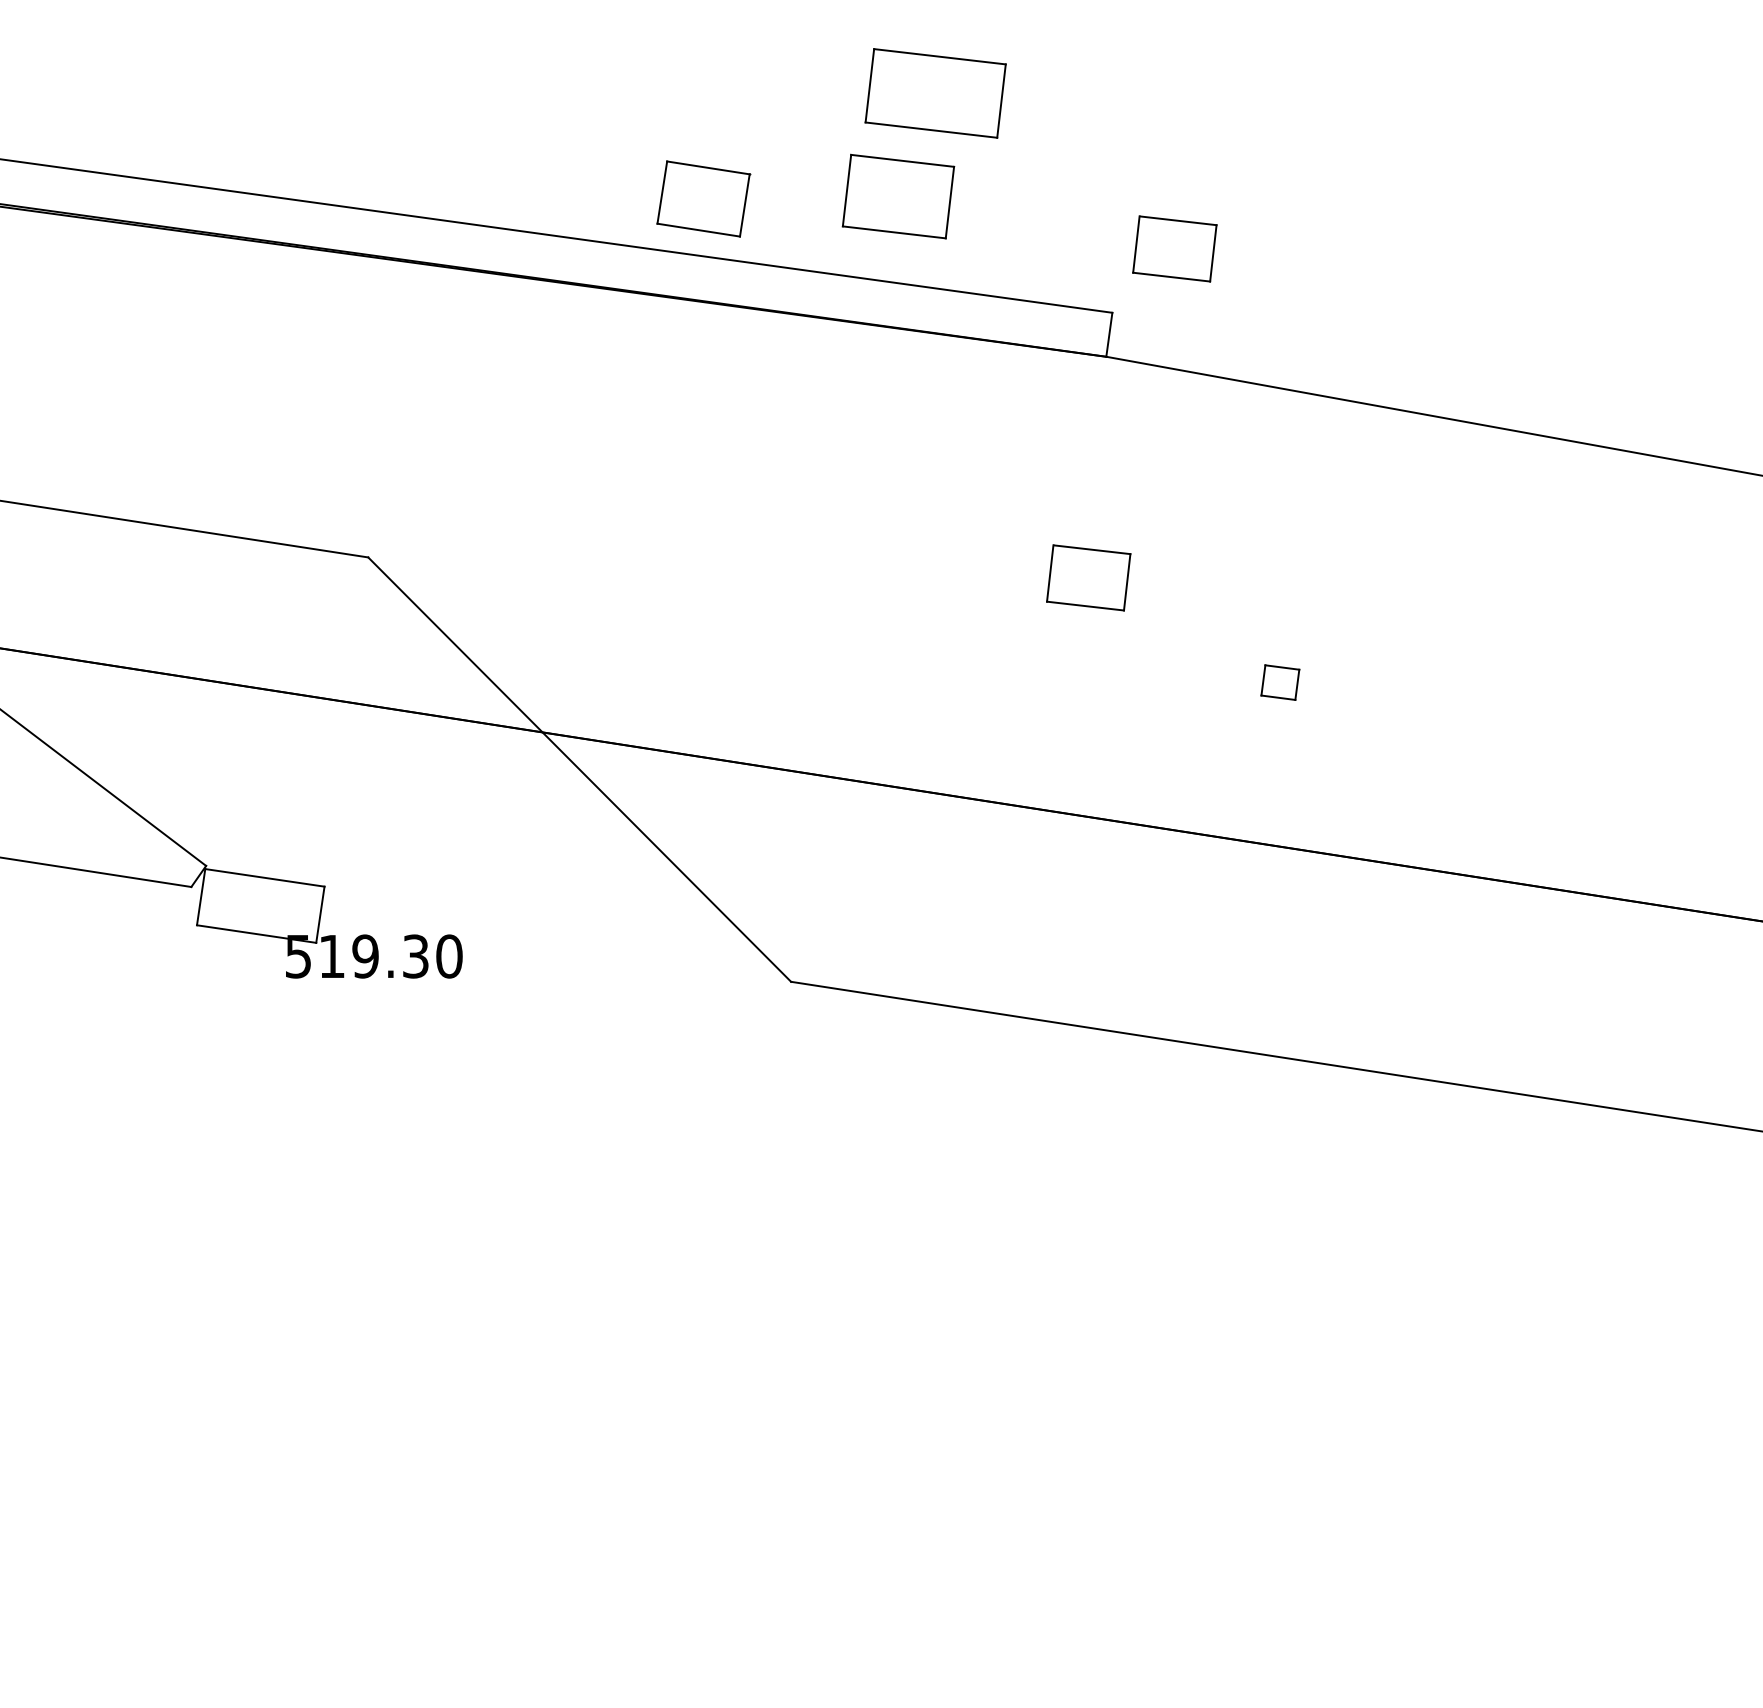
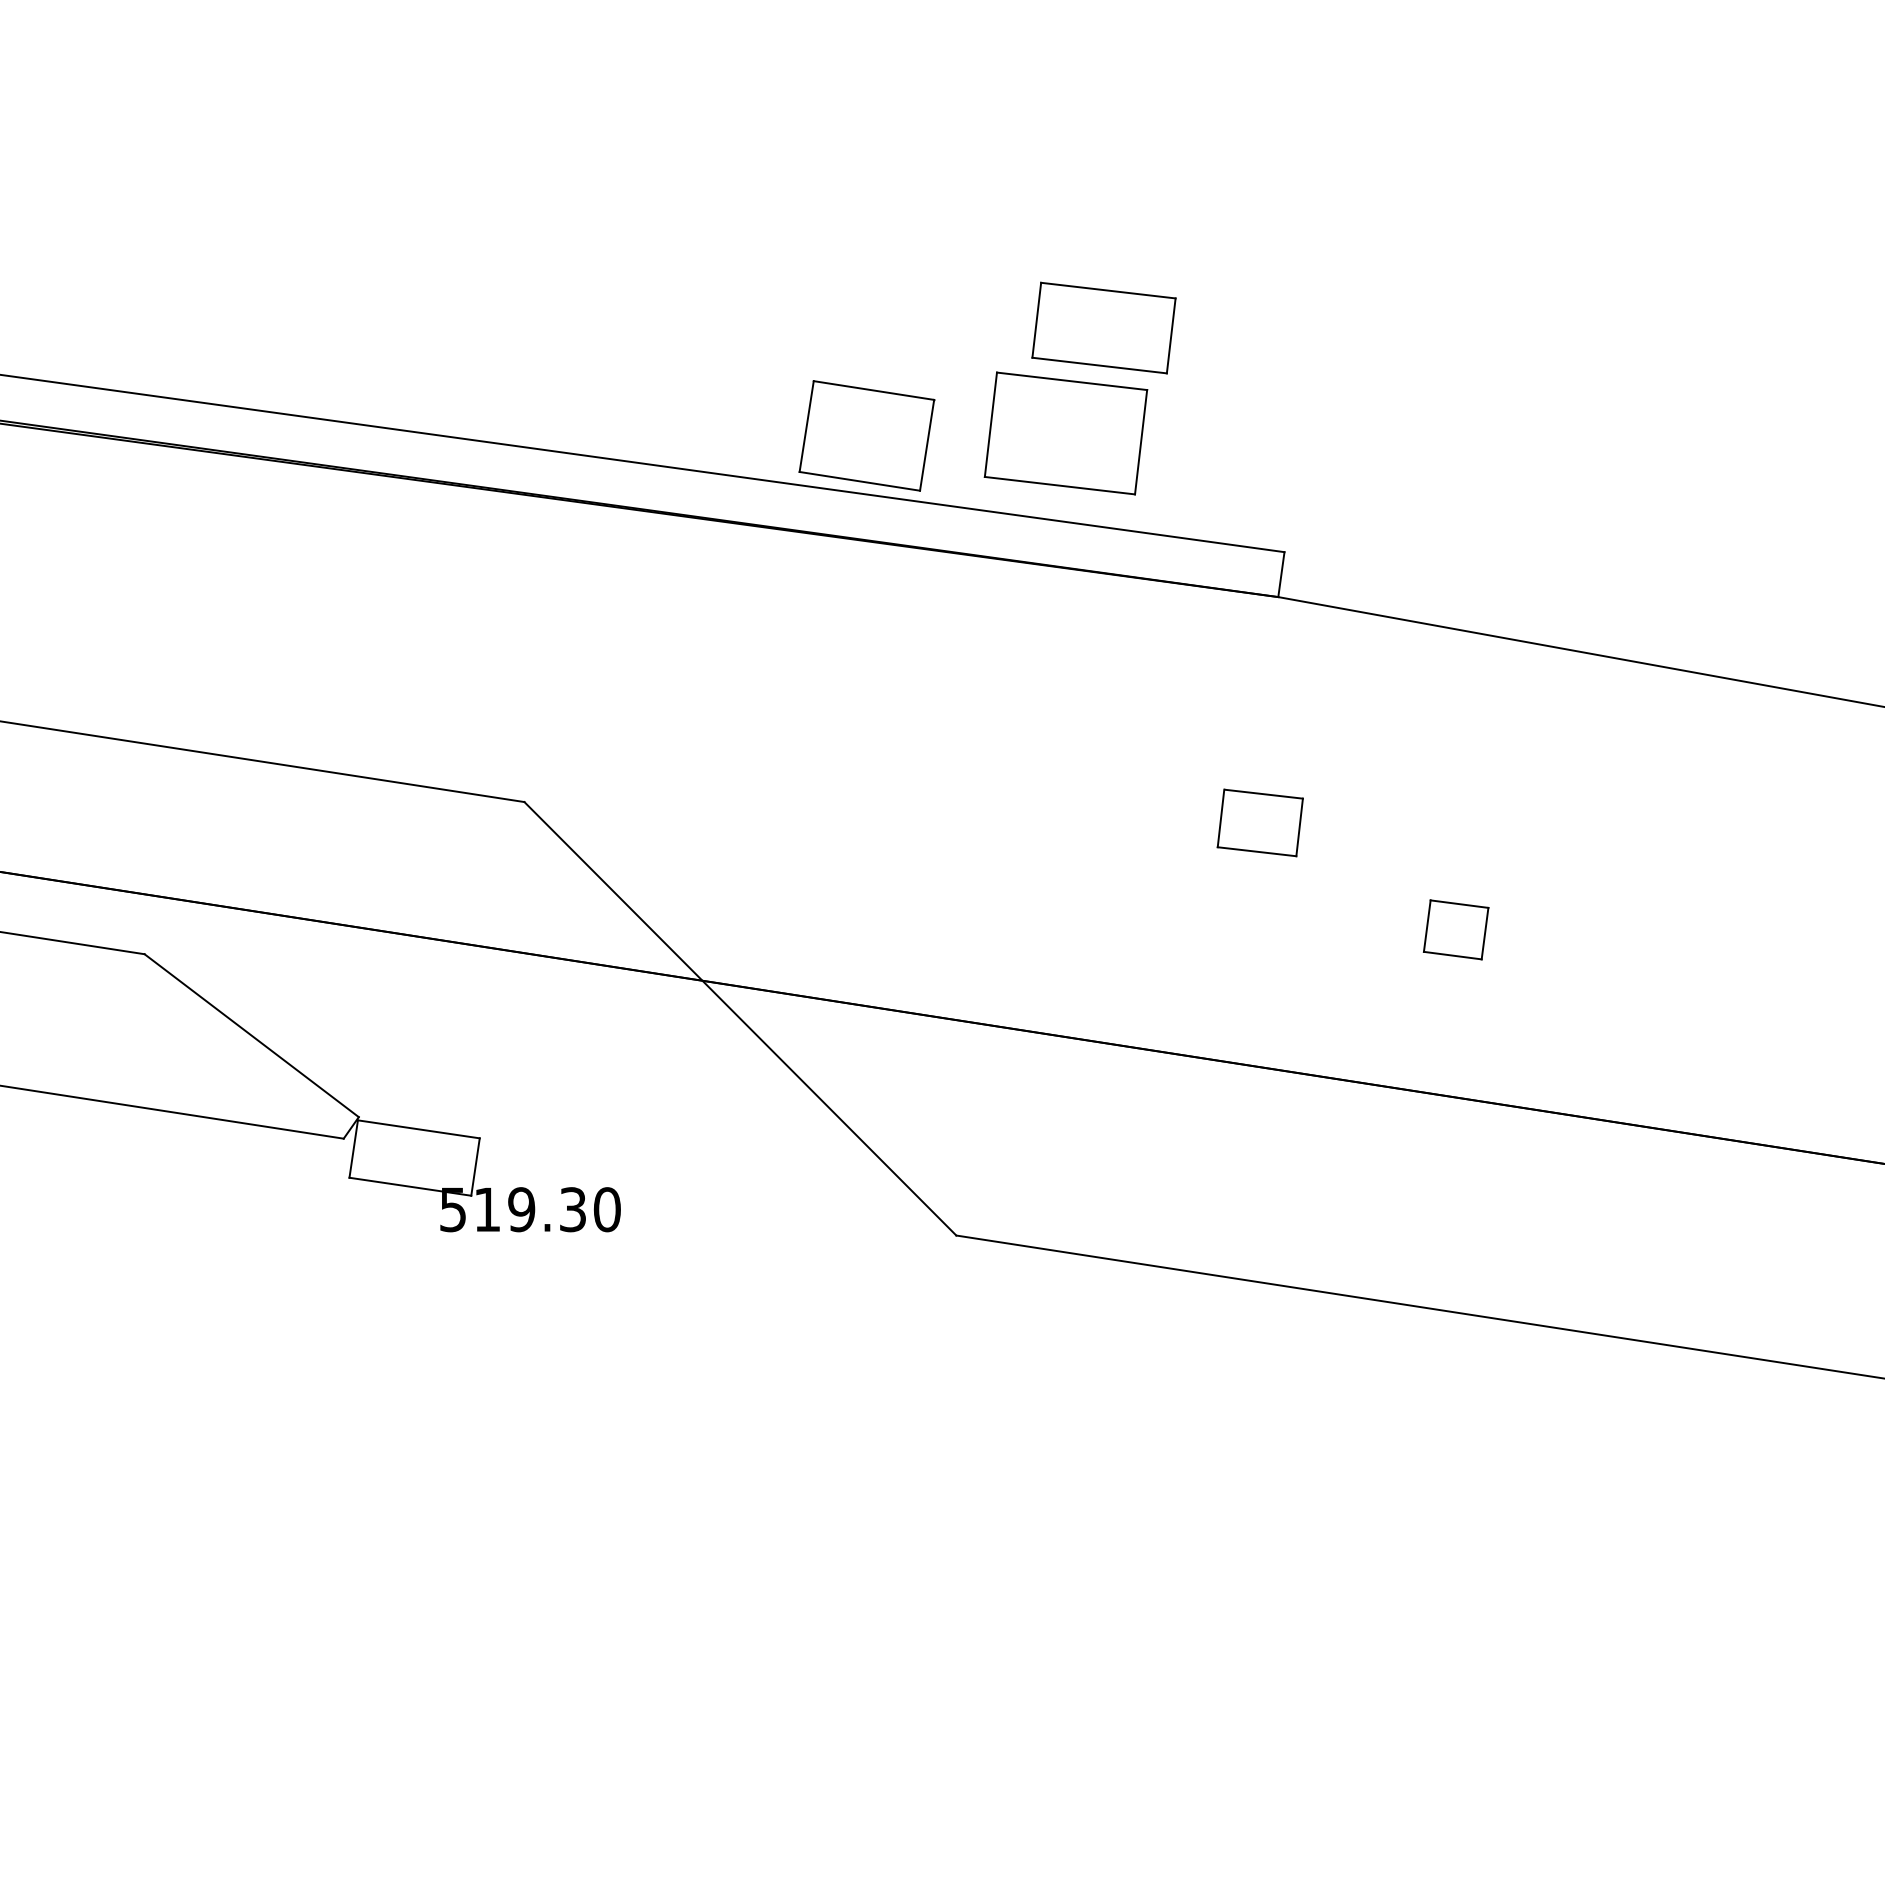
part: (897, 196) -> (1065, 433), size x1.43
part: (703, 198) -> (866, 435), size x1.43
part: (1174, 248) -> (1347, 486), removed
part: (1279, 682) -> (1455, 929), size x1.67

